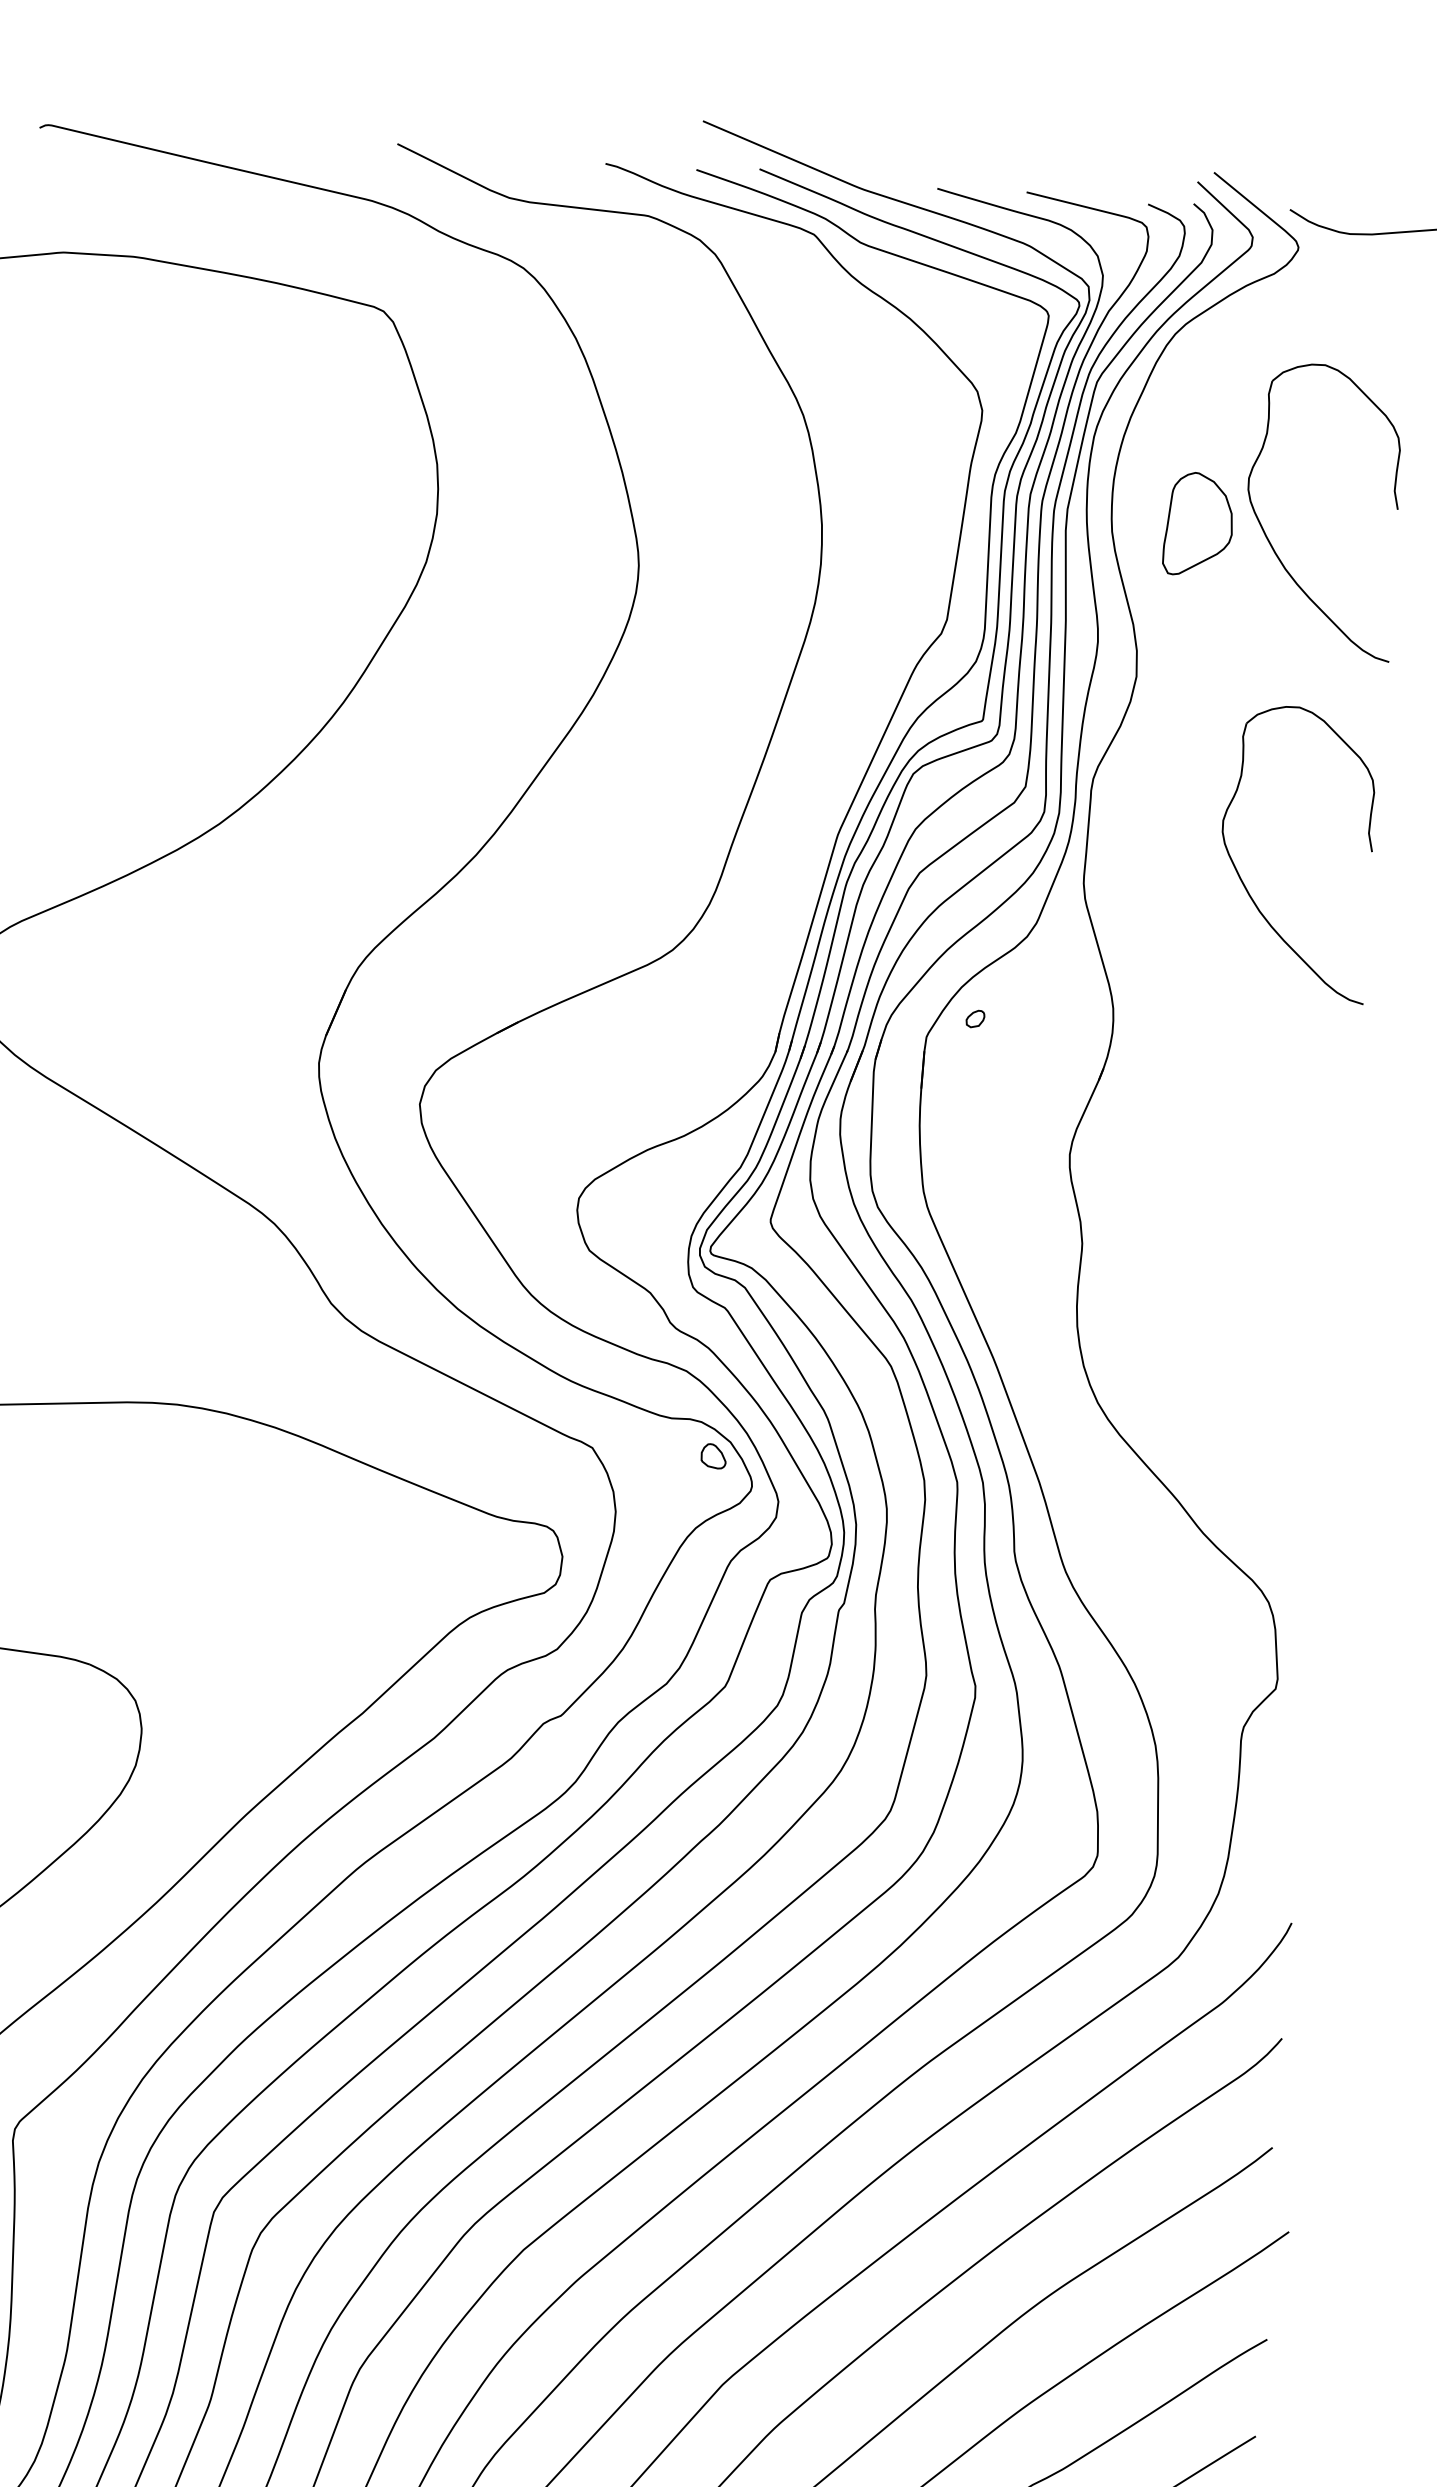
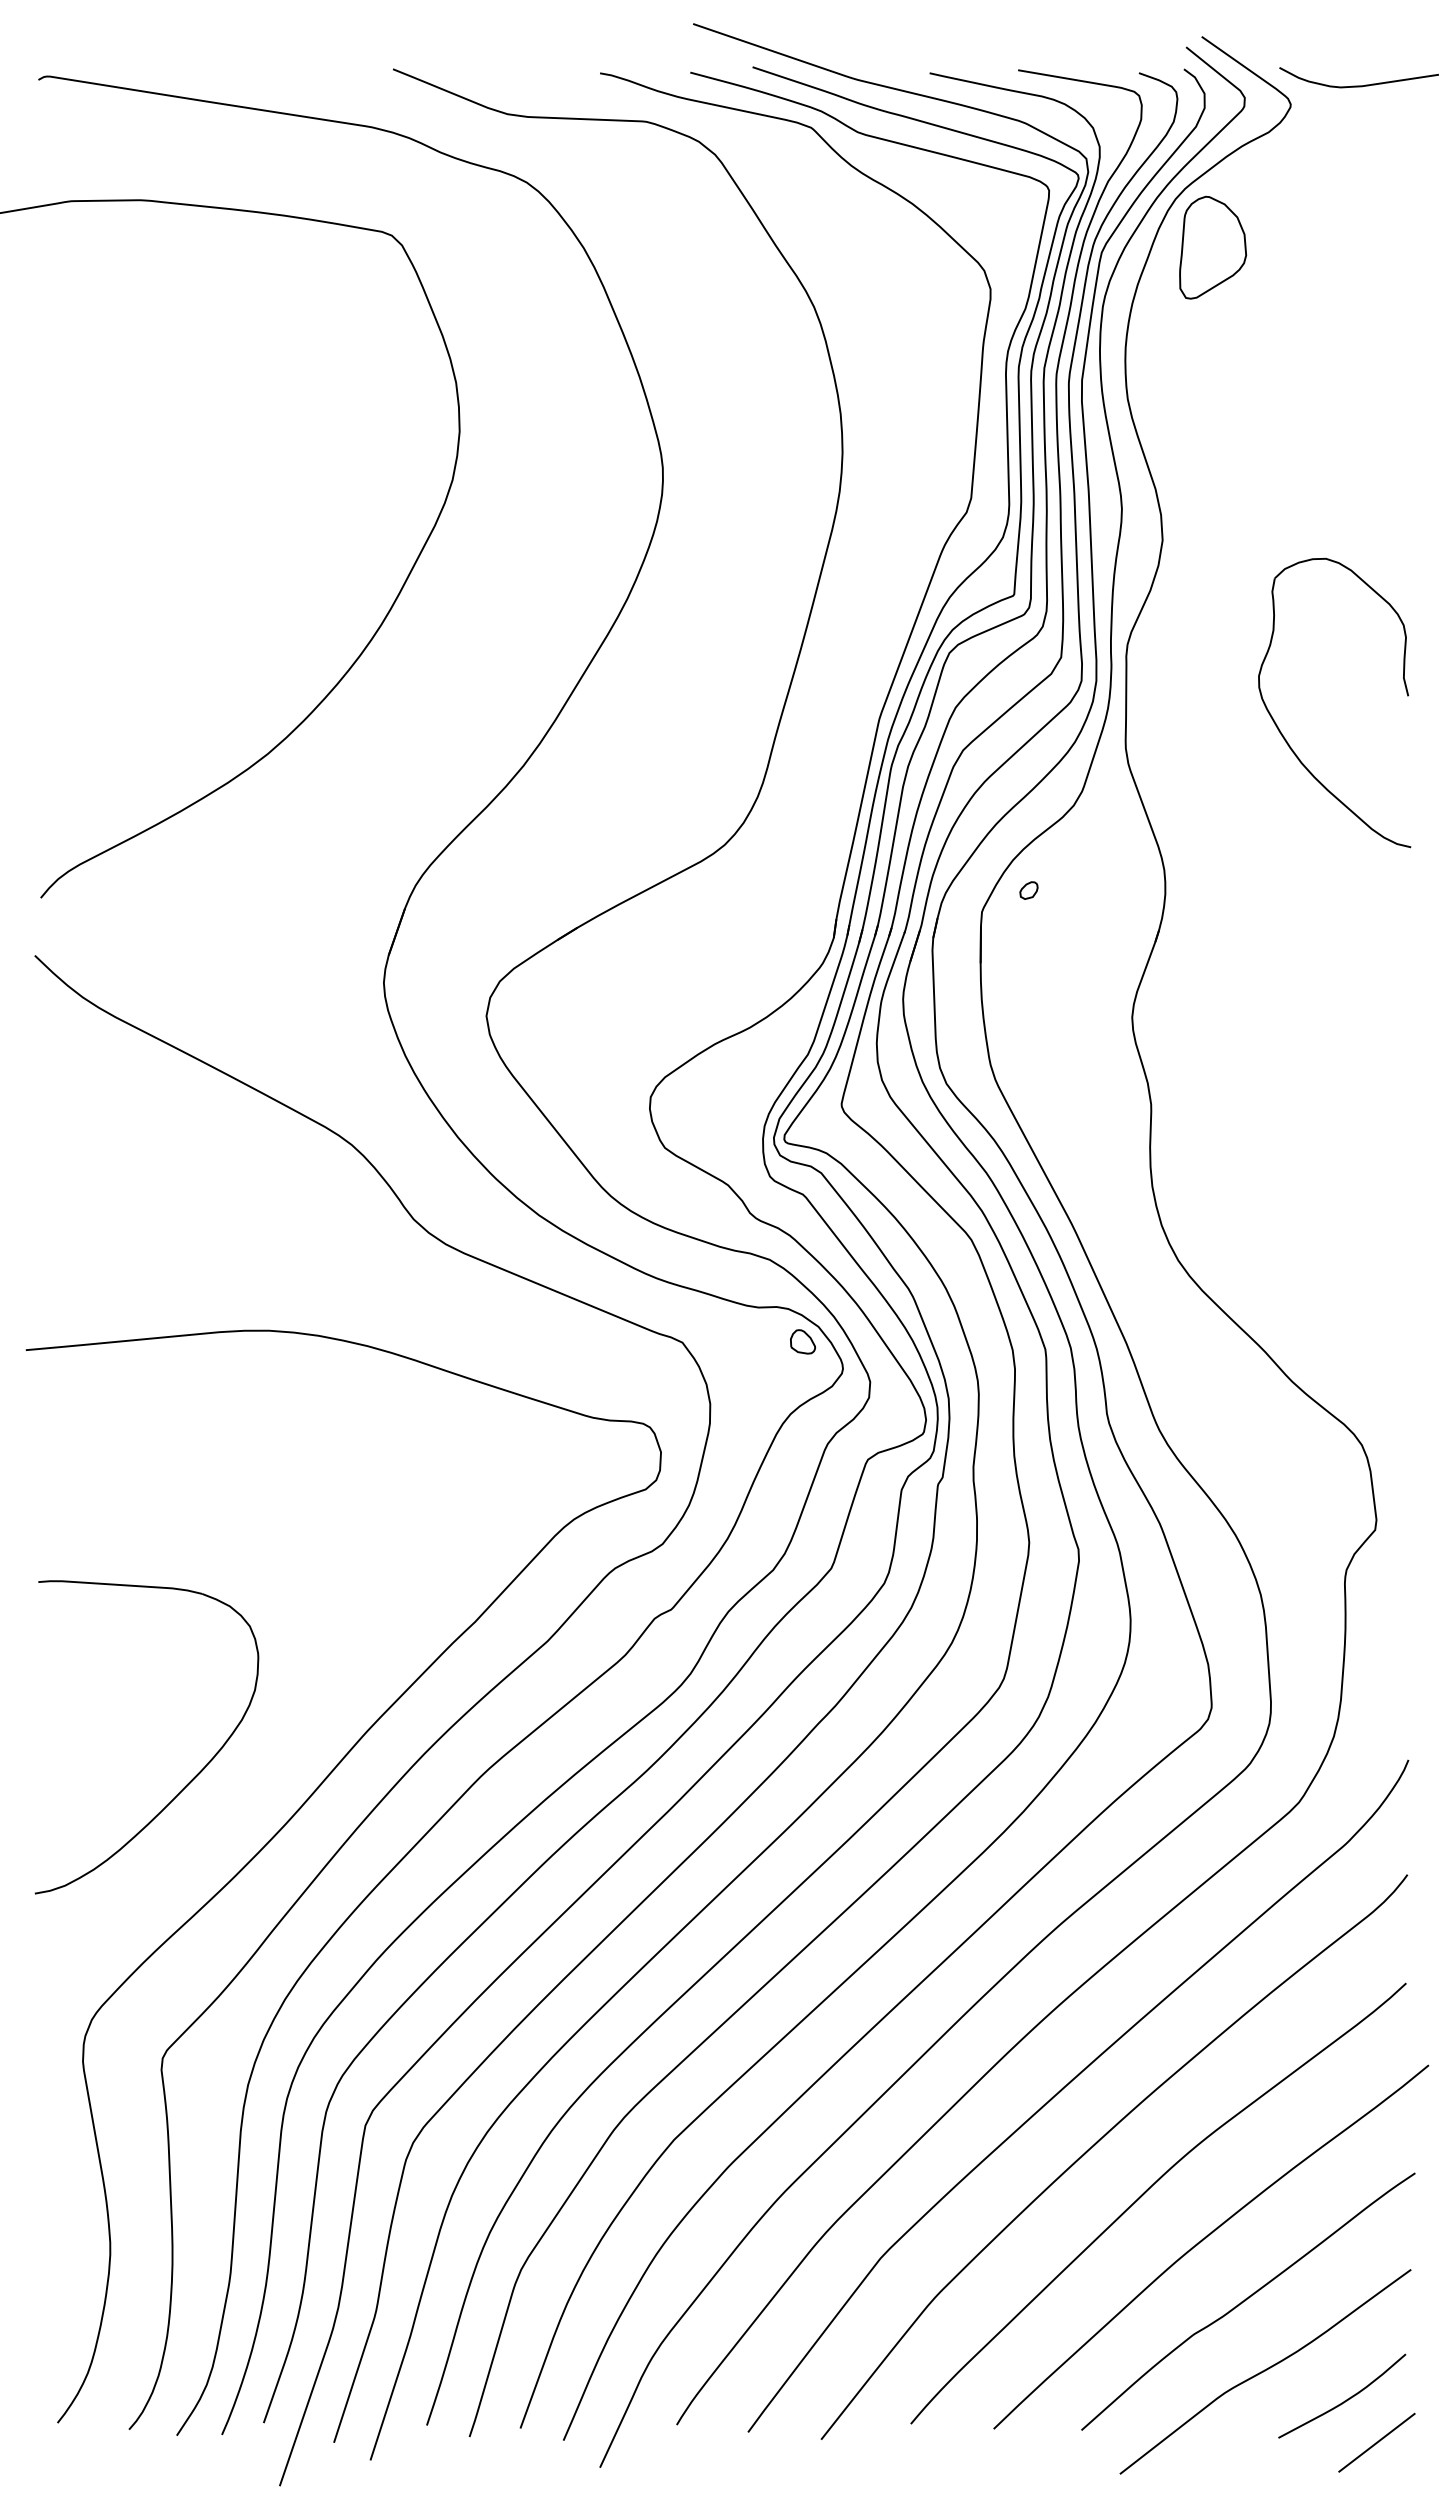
part: (1199, 524) -> (1213, 247), moved
part: (1270, 540) -> (1284, 396), removed

